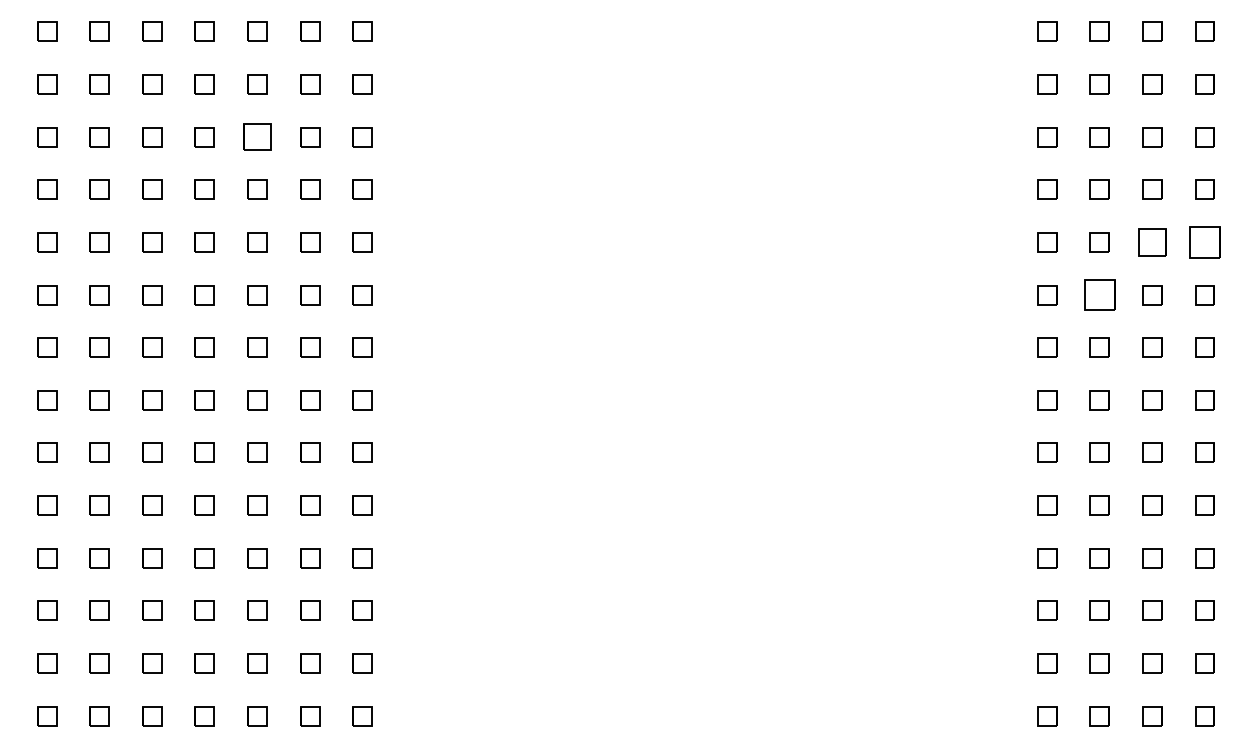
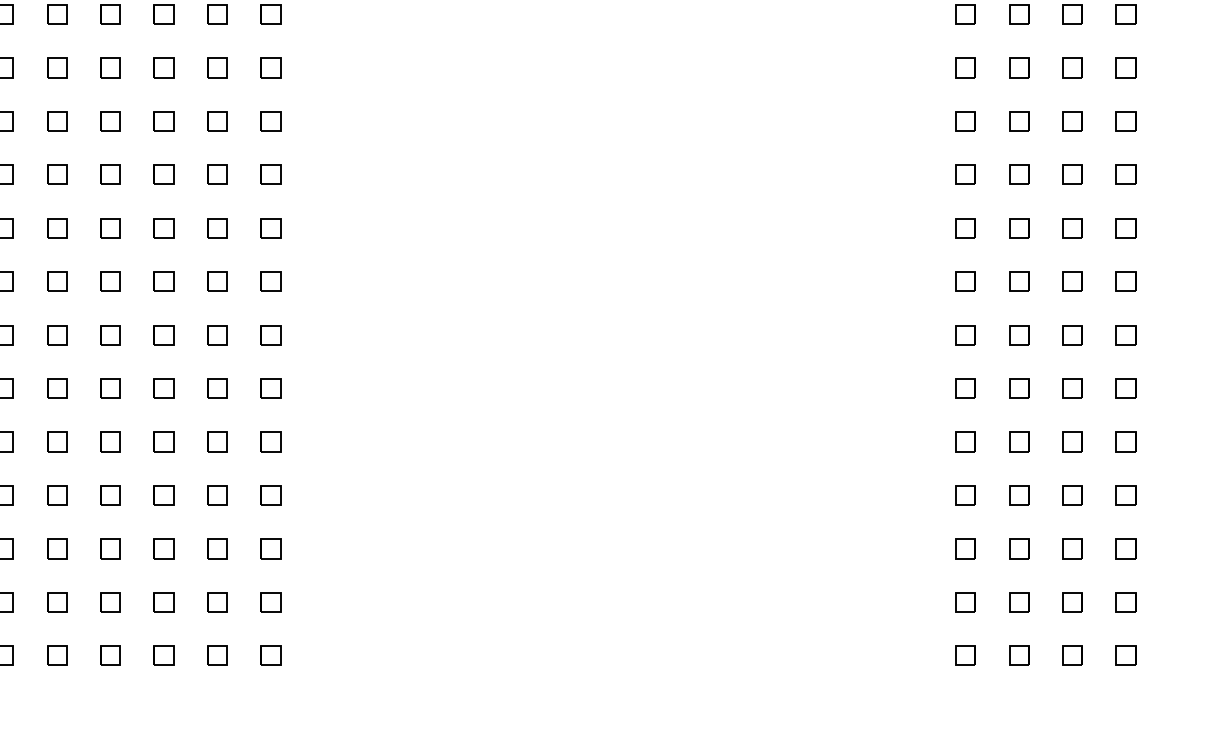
part: (257, 137) -> (164, 68), size x0.71
part: (1152, 242) -> (1072, 174), size x0.71
part: (1204, 242) -> (1125, 174), size x0.62
part: (1099, 295) -> (1018, 228), size x0.62

